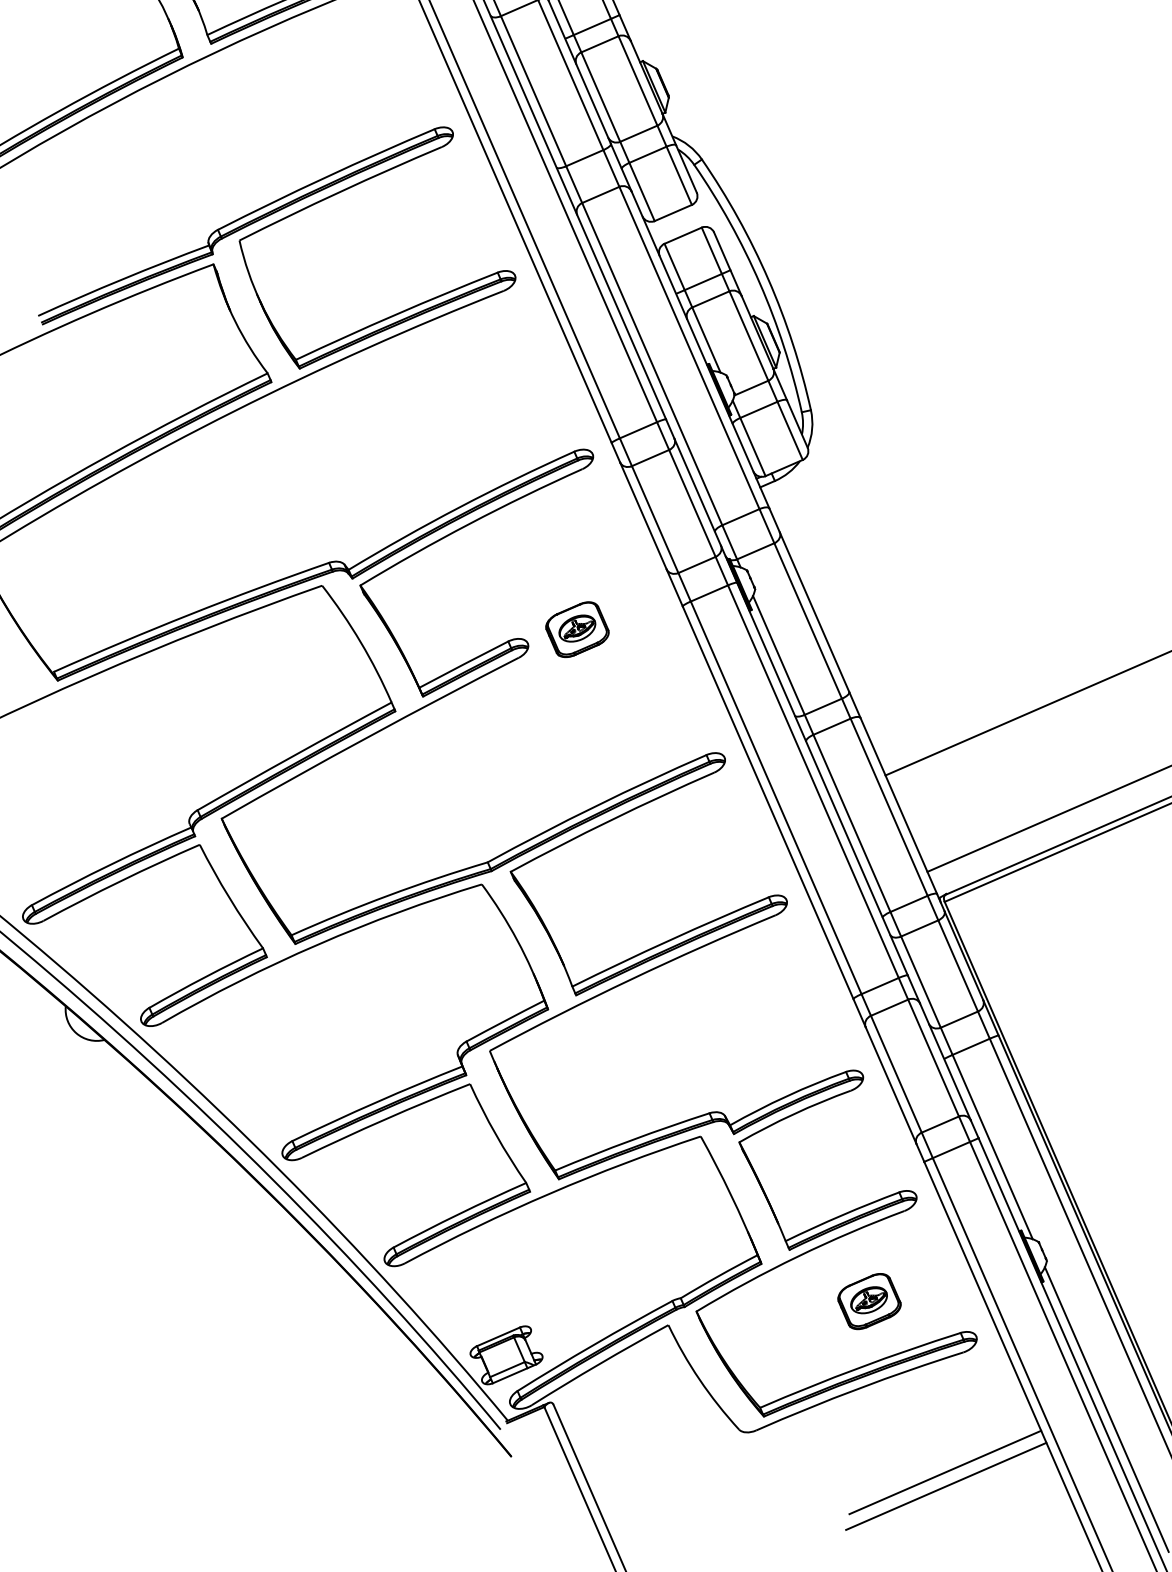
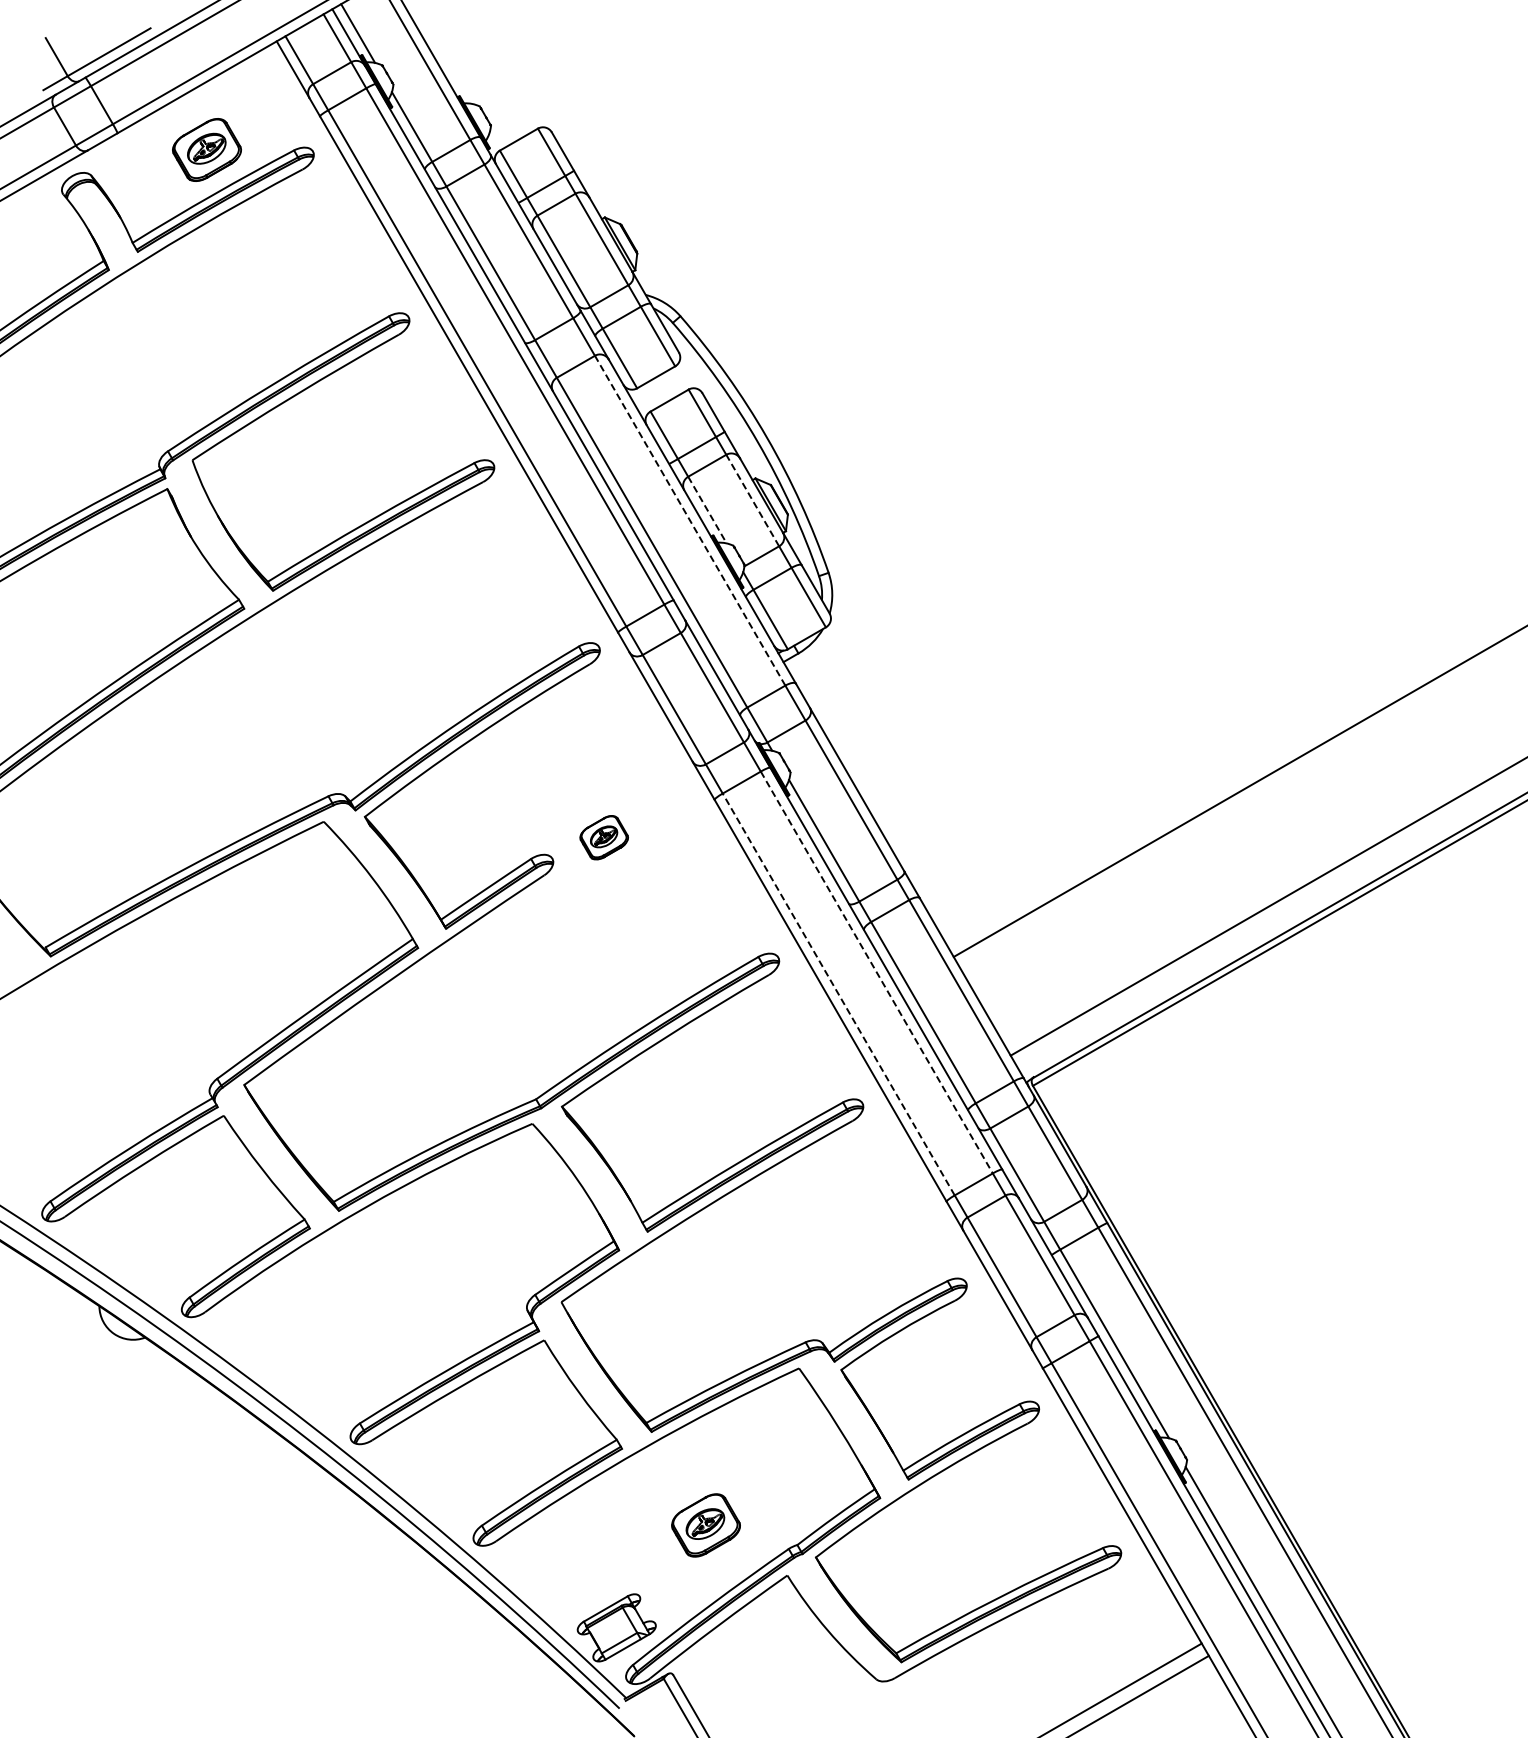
line: (748, 335) -> (752, 500), solid -> dashed
line: (706, 340) -> (707, 510), solid -> dashed
line: (688, 347) -> (689, 520), solid -> dashed
part: (577, 629) -> (604, 837), size x0.7
line: (813, 781) -> (876, 972), solid -> dashed
line: (775, 797) -> (838, 994), solid -> dashed
part: (869, 1301) -> (705, 1525), moved

